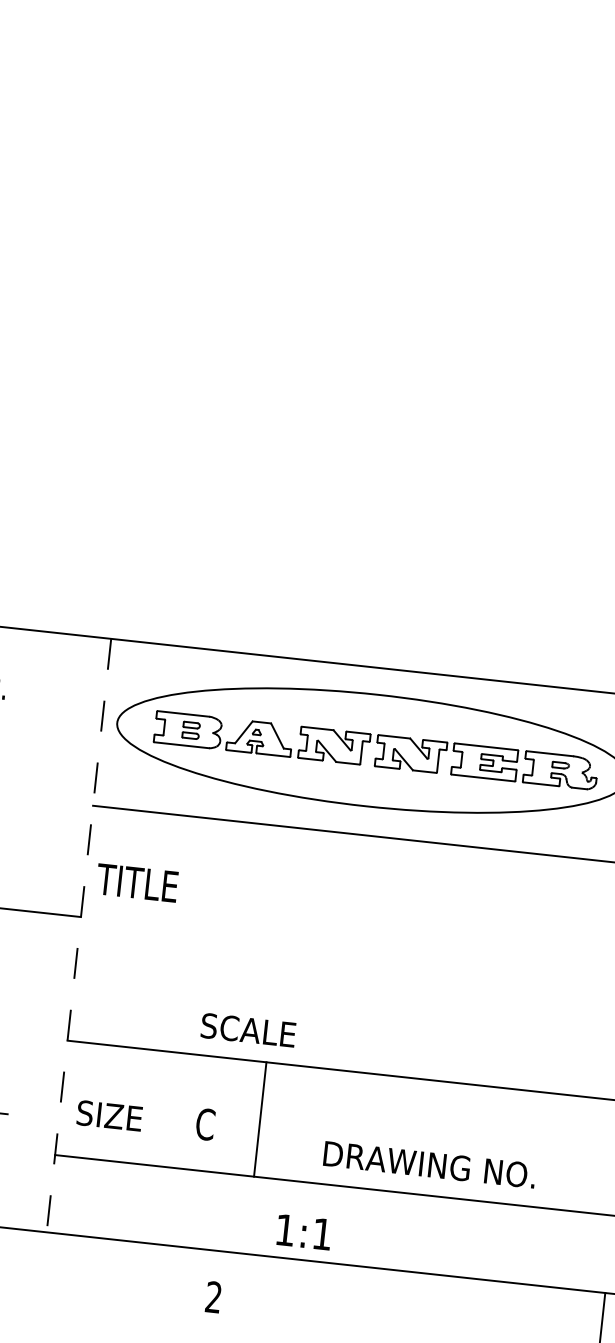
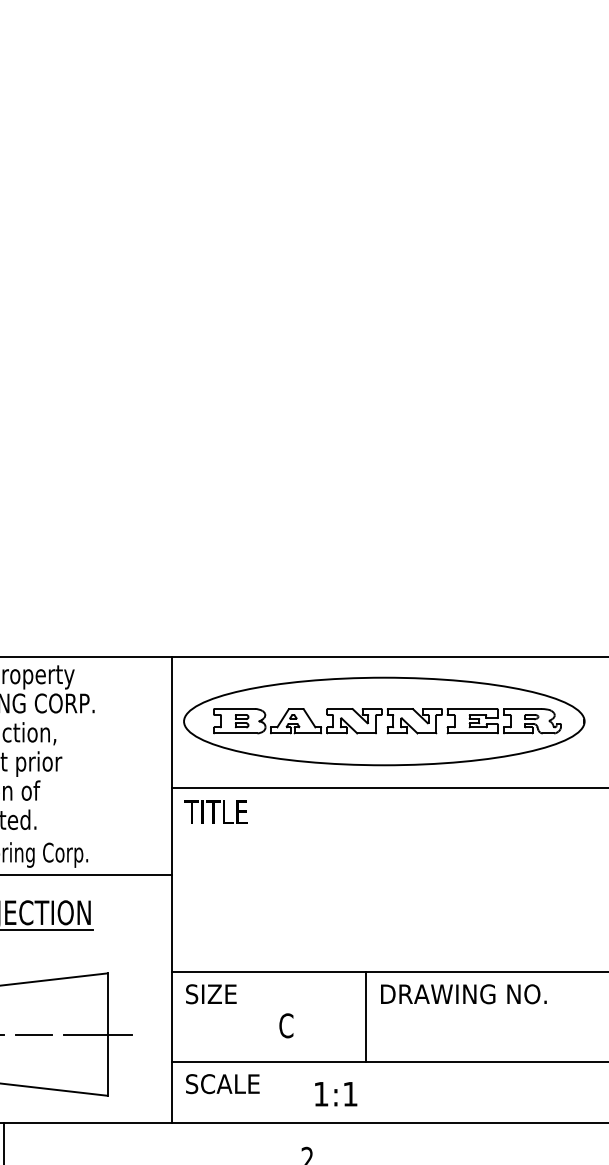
text: (136, 882) -> (215, 811), moved
line: (79, 936) -> (172, 890), dashed -> solid
text: (248, 1030) -> (222, 1084), moved
text: (109, 1116) -> (211, 994), moved
line: (260, 1119) -> (366, 1017), moved
text: (429, 1165) -> (463, 994), moved
text: (304, 1232) -> (336, 1094), moved

